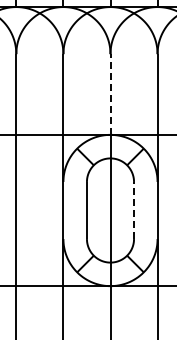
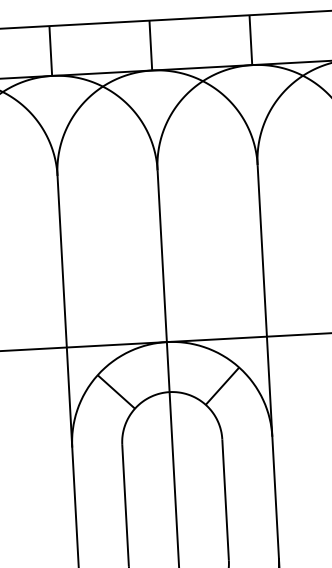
line: (110, 94) -> (162, 256), dashed -> solid
line: (134, 210) -> (226, 500), dashed -> solid

